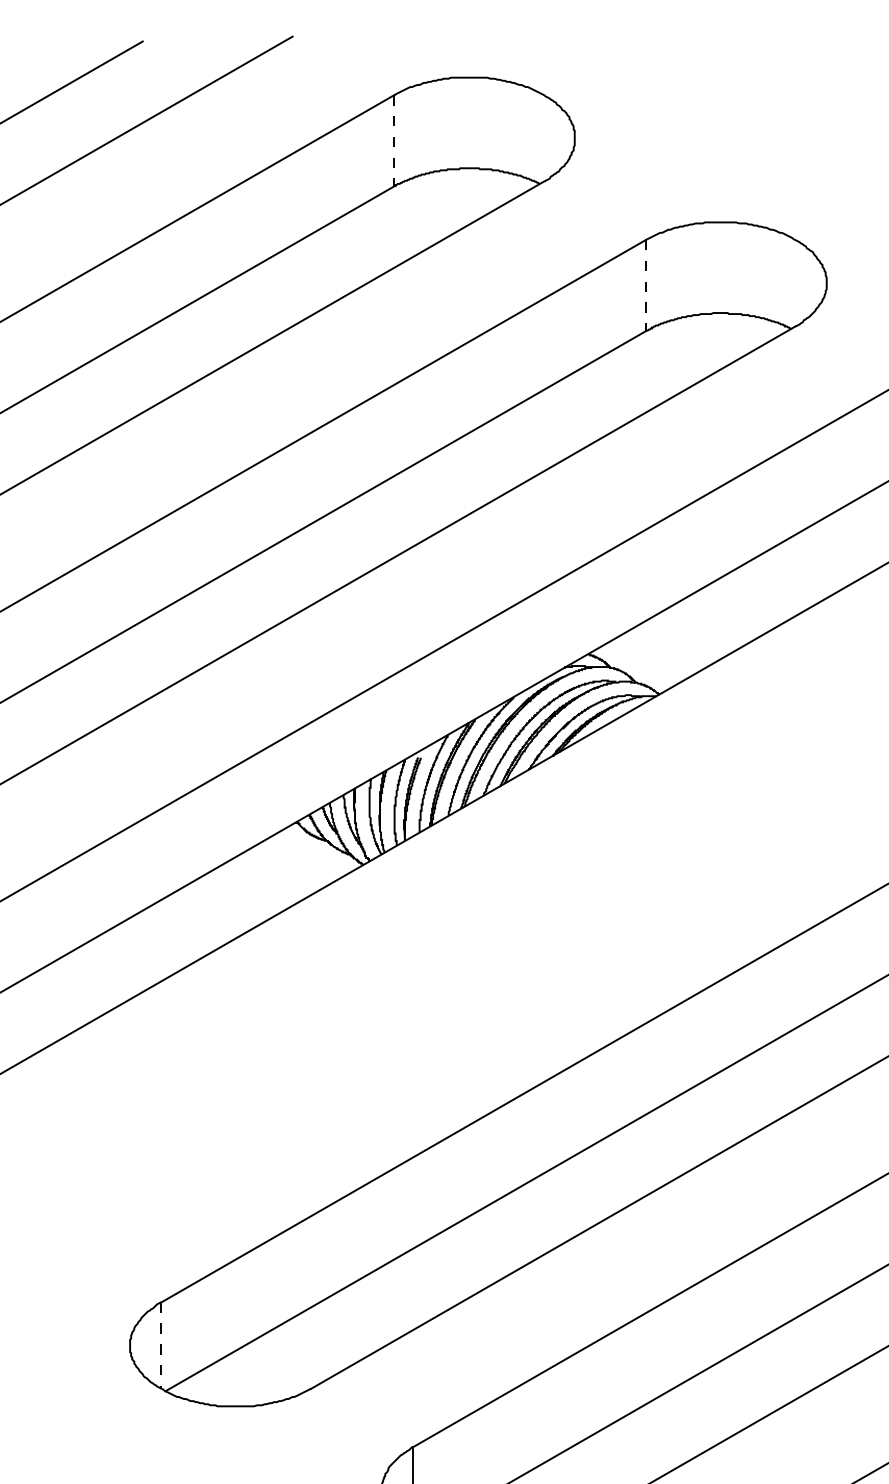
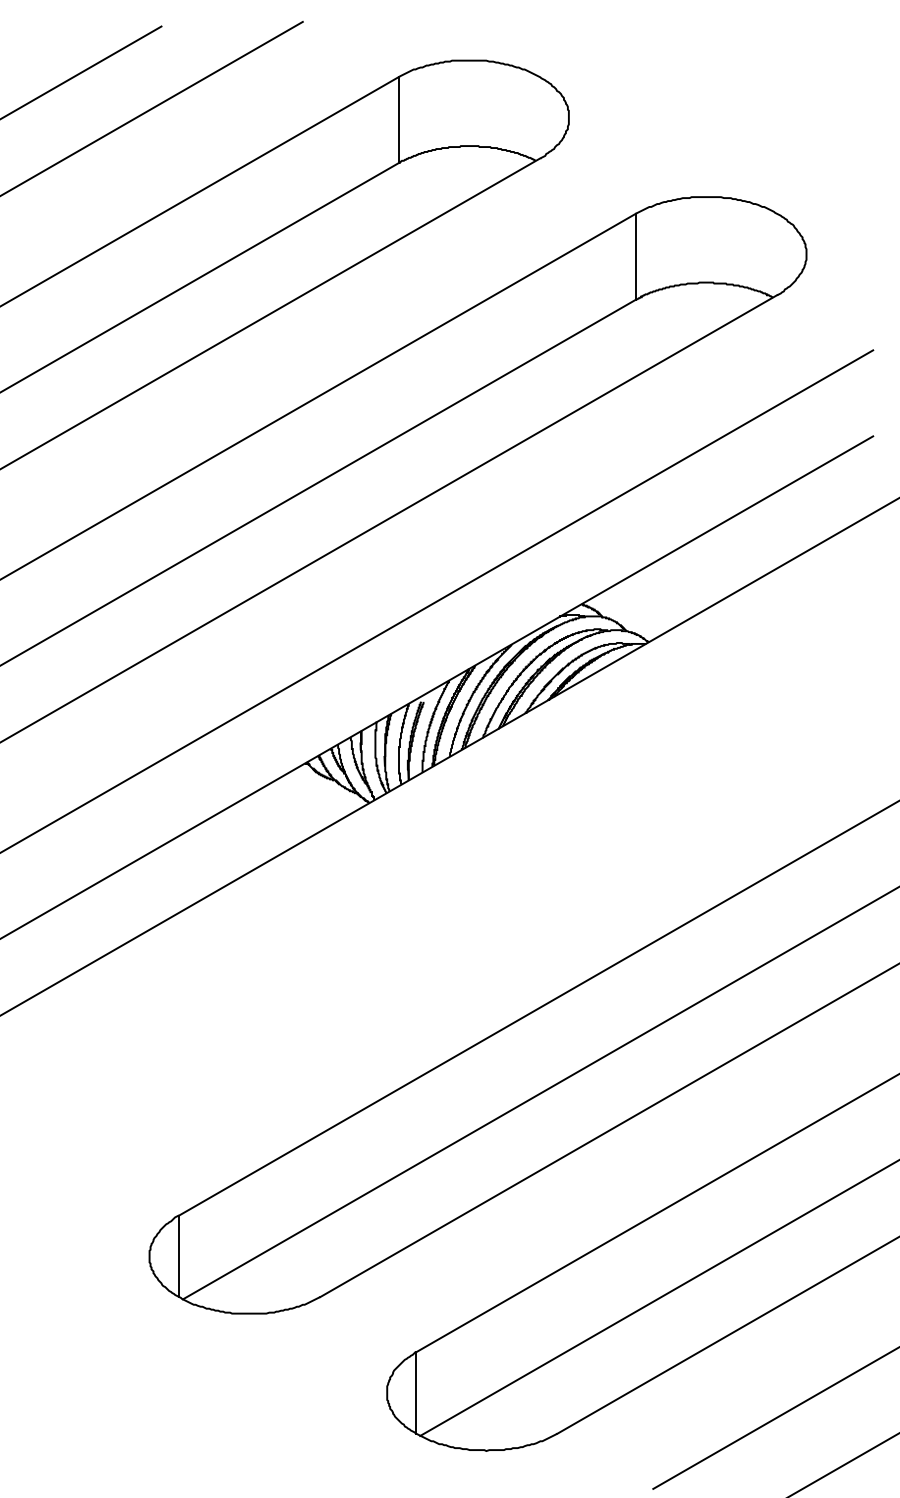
line: (394, 141) -> (398, 120), dashed -> solid
line: (645, 286) -> (635, 257), dashed -> solid
line: (160, 1345) -> (178, 1256), dashed -> solid

